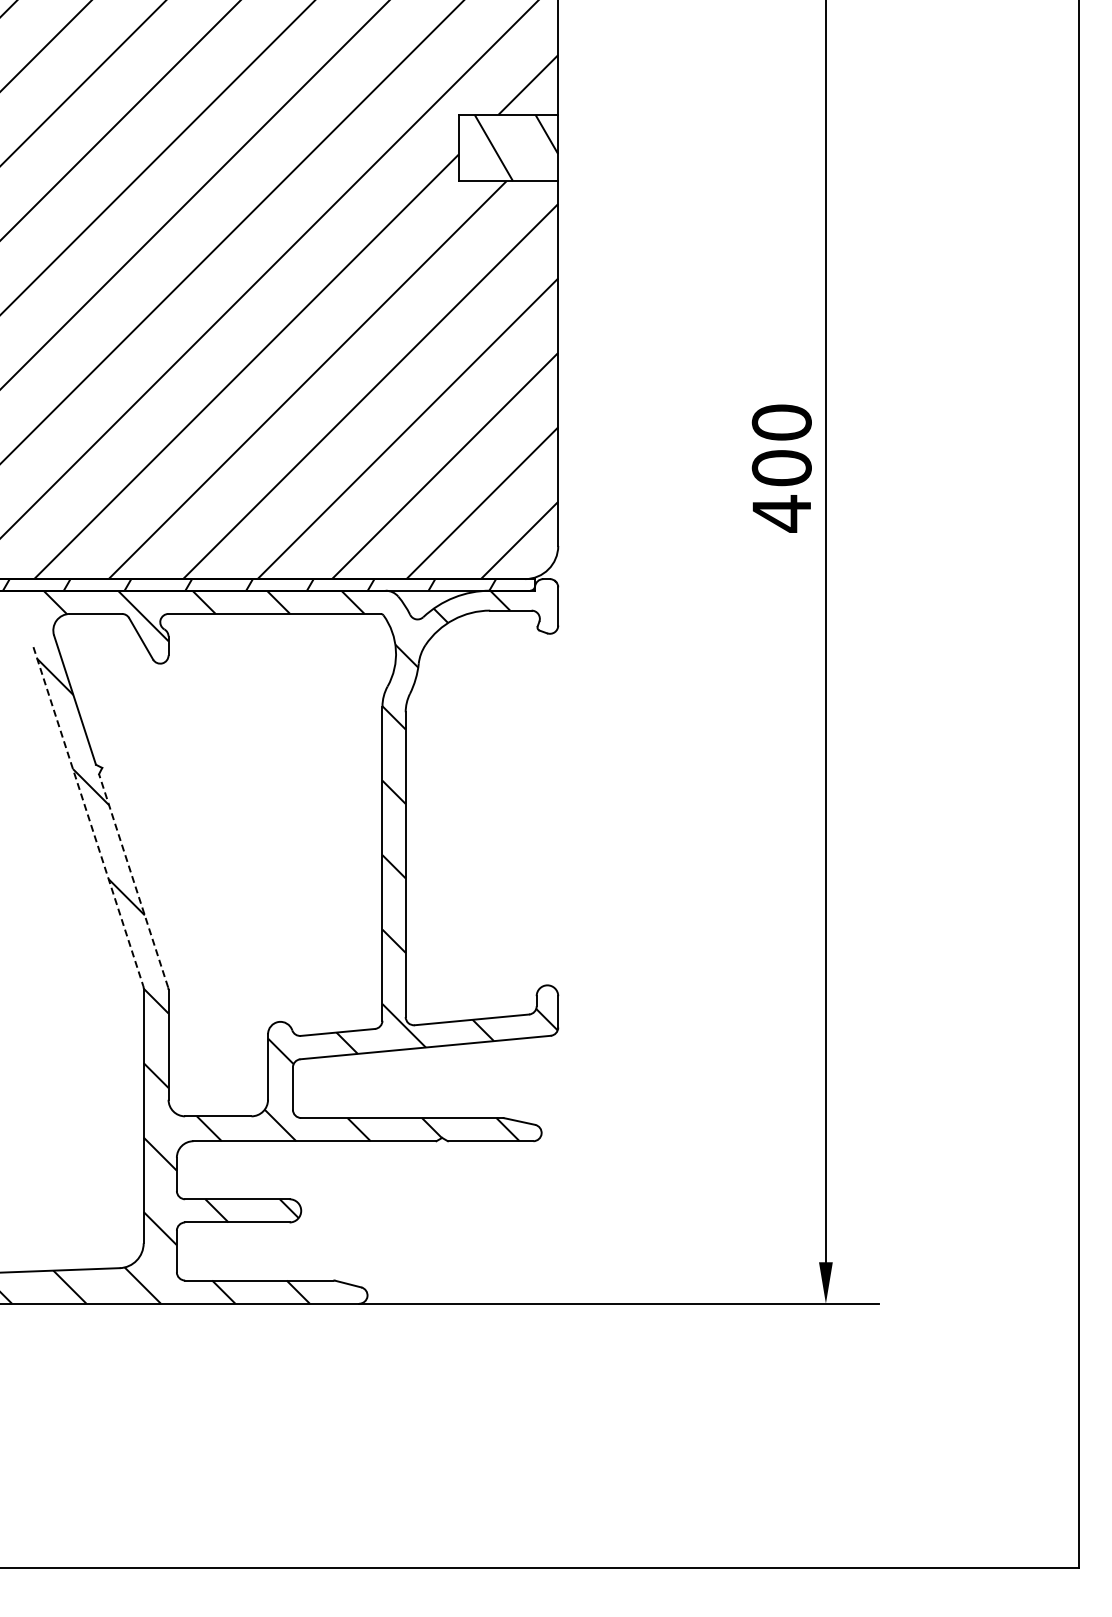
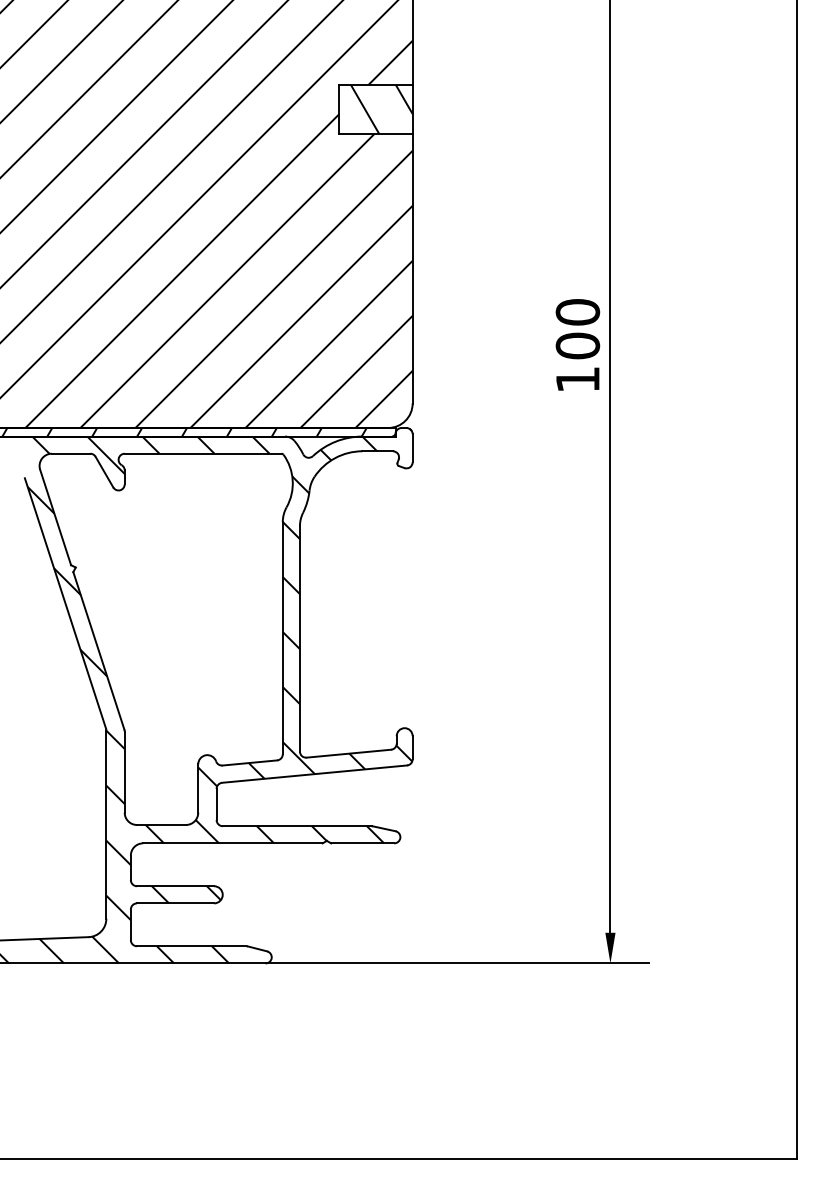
text: (781, 513) -> (577, 379), 400 -> 100
line: (88, 817) -> (65, 604), dashed -> solid
line: (133, 880) -> (98, 650), dashed -> solid

